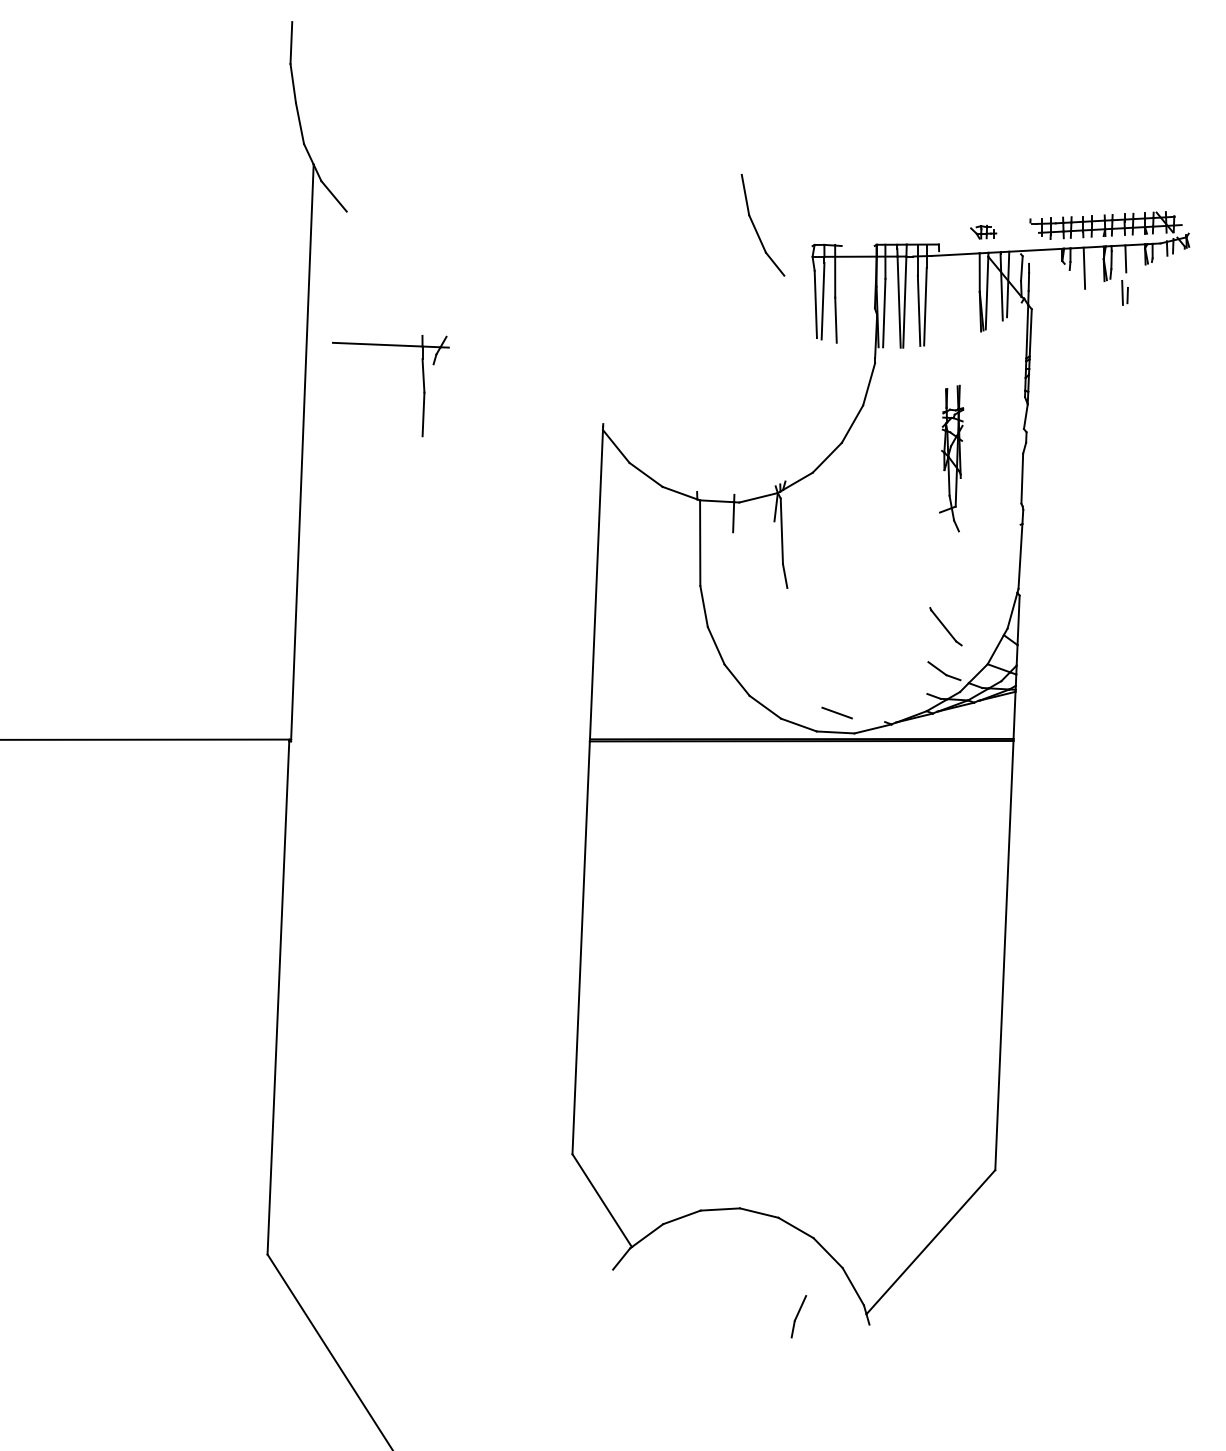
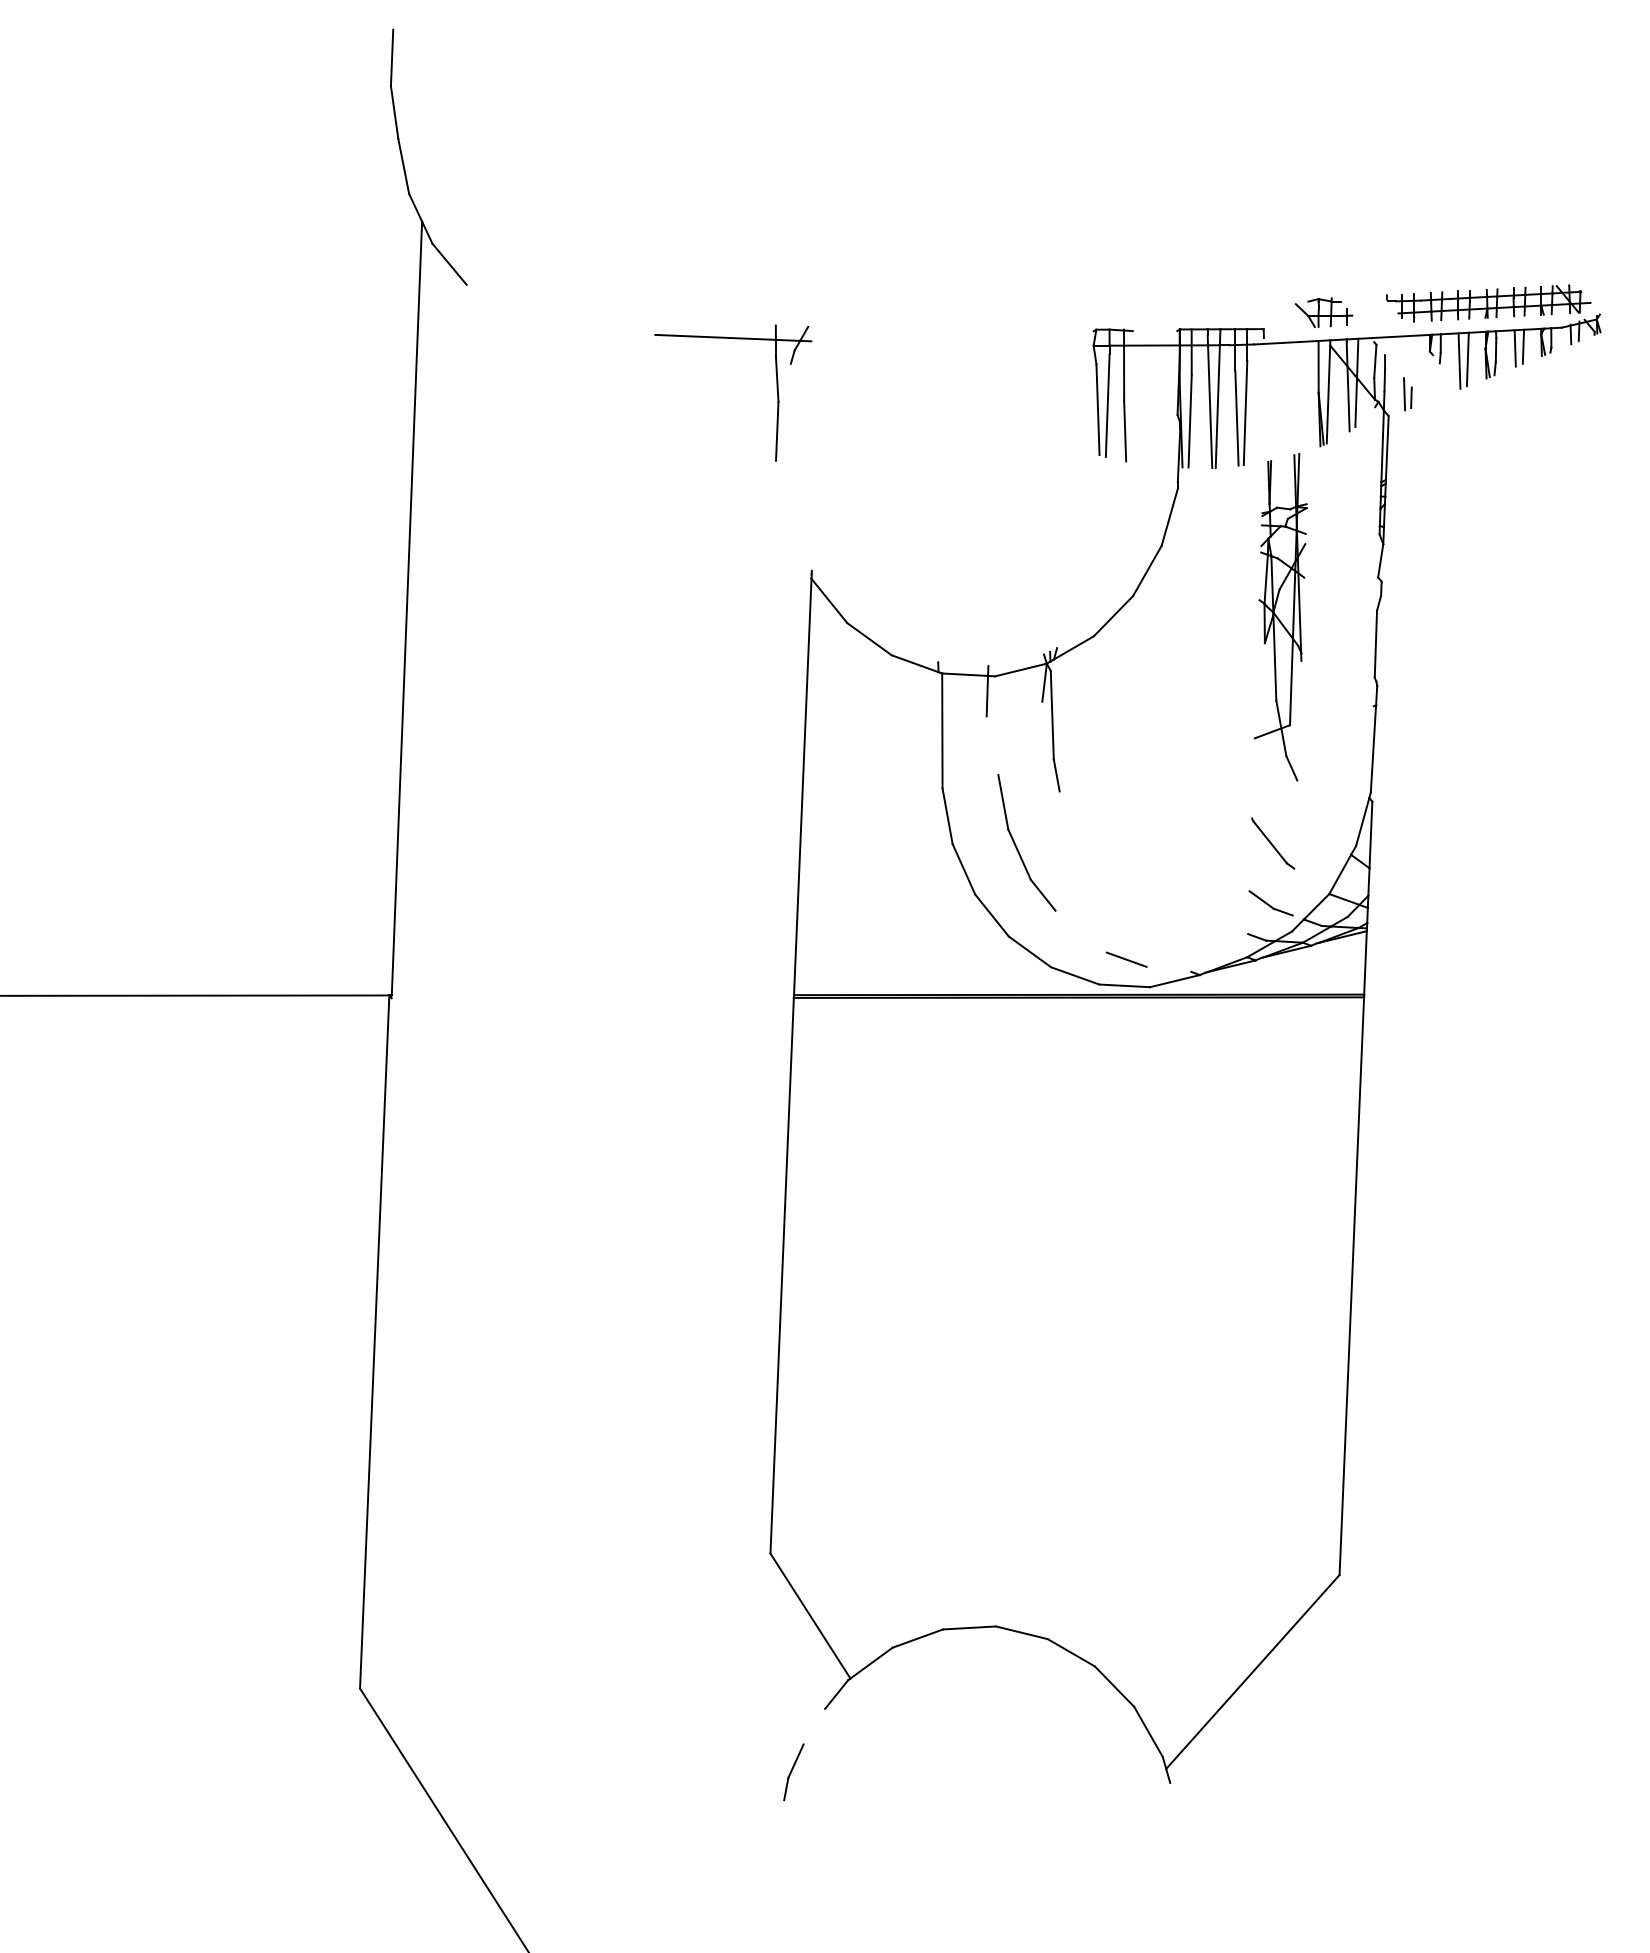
part: (756, 228) -> (1018, 847), moved
part: (983, 231) -> (1323, 311), size x1.67
line: (1131, 257) -> (1522, 346), added
line: (1090, 266) -> (1467, 358), added
part: (1124, 292) -> (1407, 393), moved
part: (422, 381) -> (775, 386), moved
part: (951, 458) -> (1280, 617), size x1.67
part: (798, 1316) -> (793, 1771), moved

